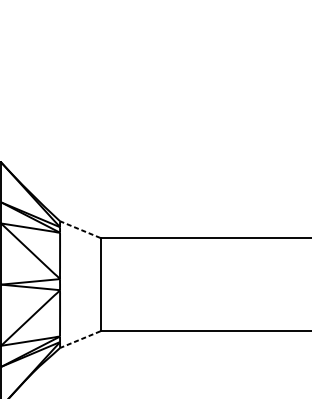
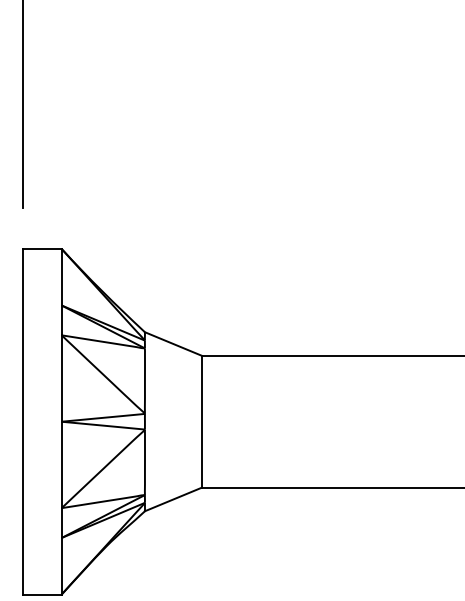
line: (80, 229) -> (173, 344), dashed -> solid
line: (80, 339) -> (173, 499), dashed -> solid

